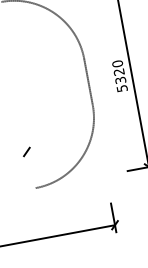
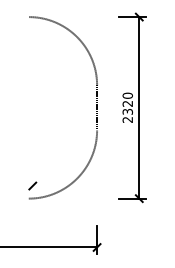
text: (121, 88) -> (127, 119), 5320 -> 2320
part: (26, 151) -> (32, 185), moved

